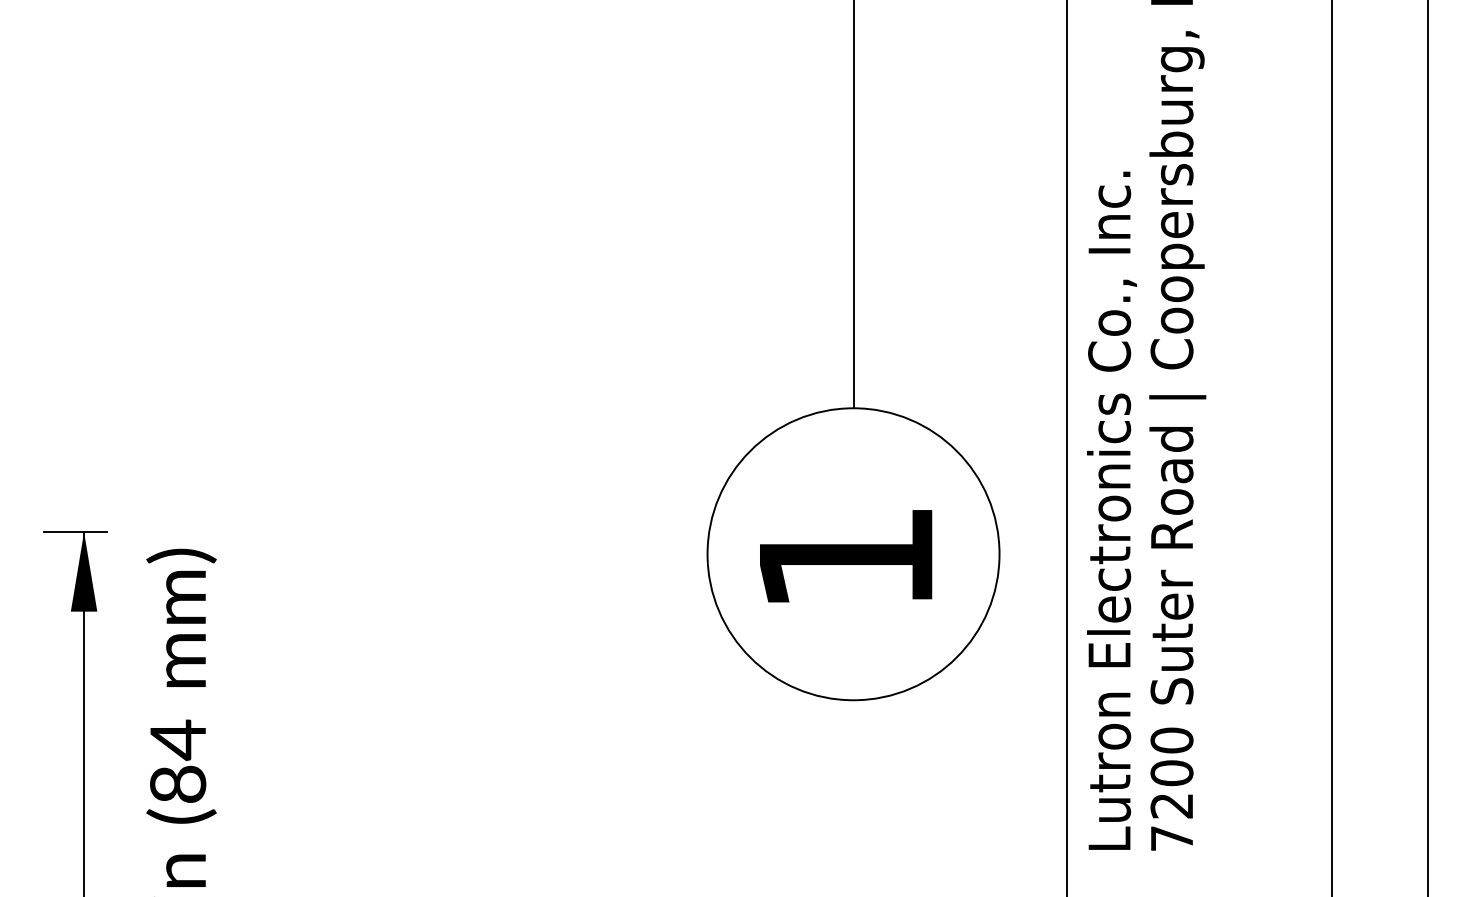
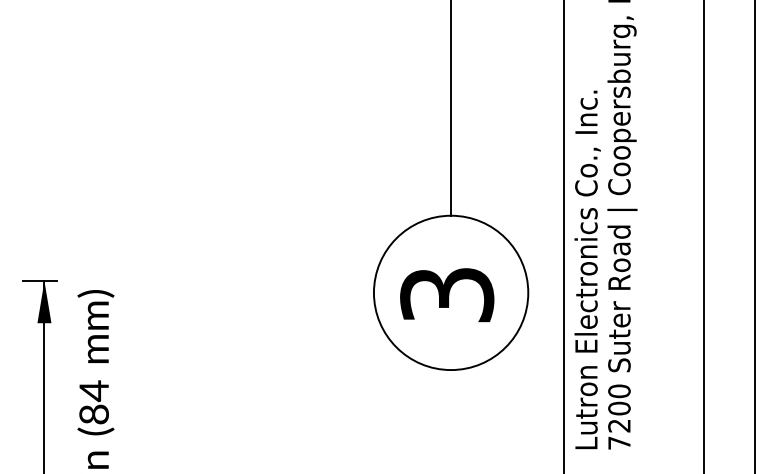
text: (846, 559) -> (447, 295), 1 -> 3

